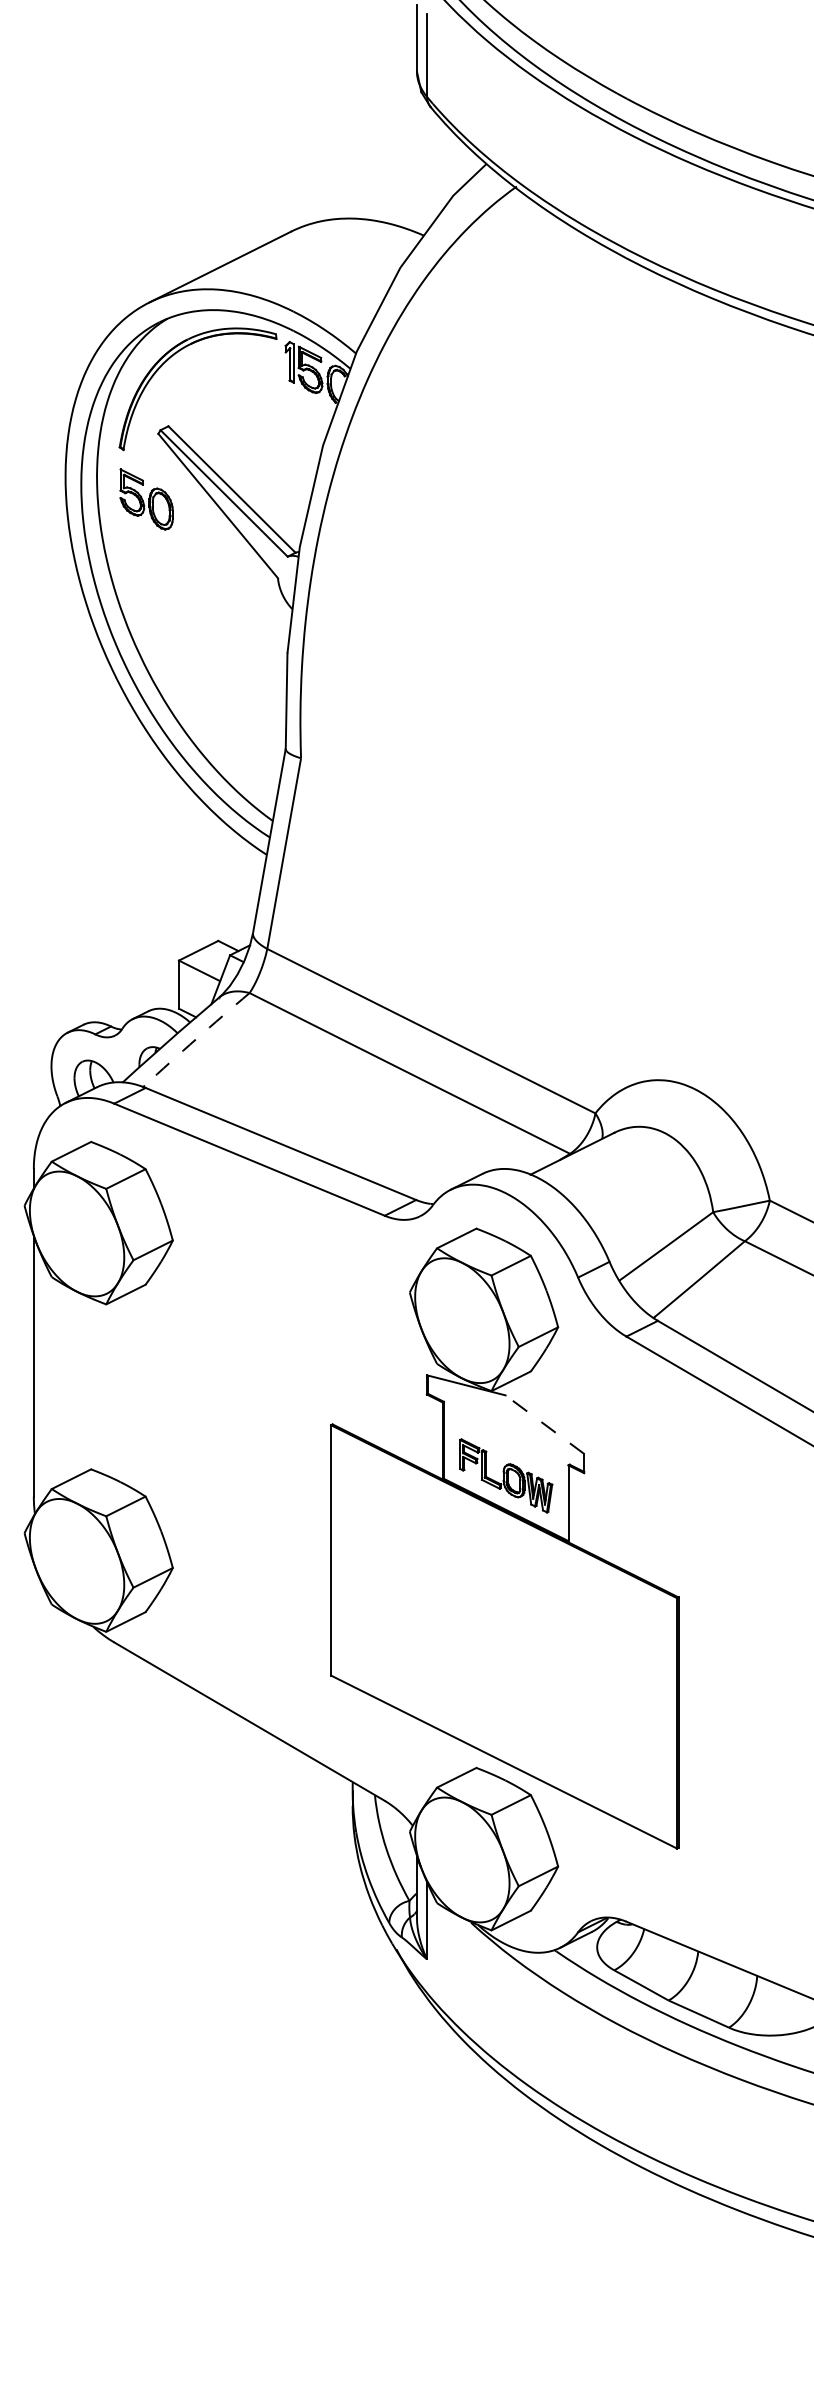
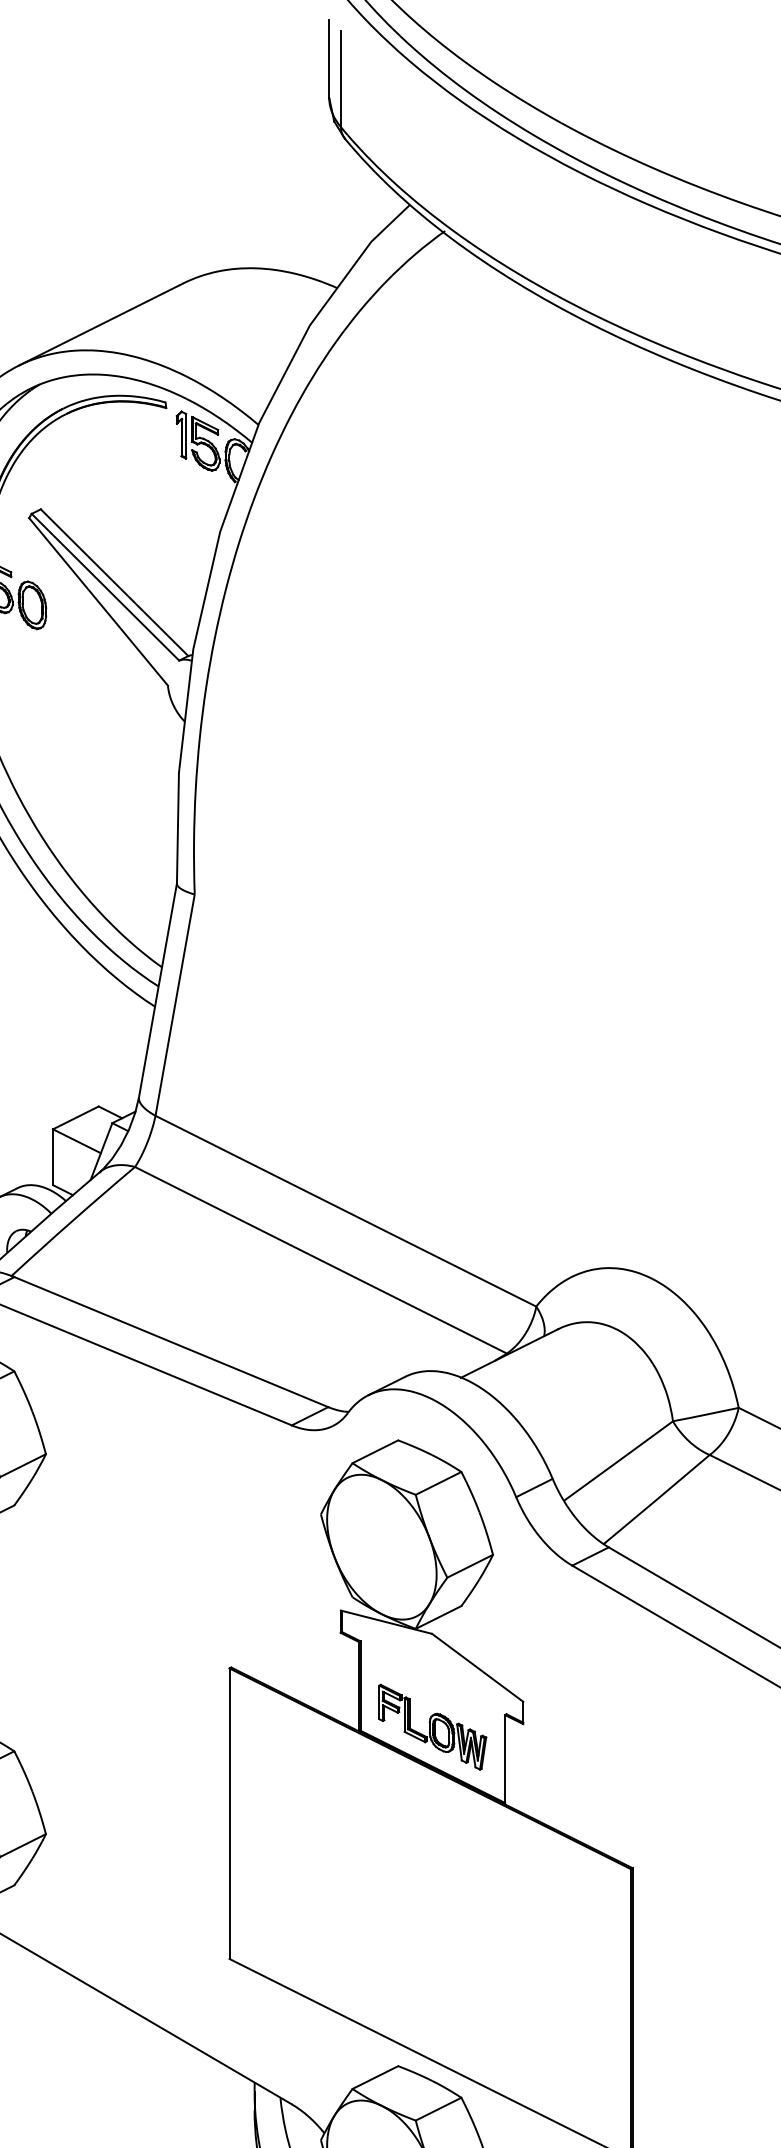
arc: (196, 1039) -> (73, 1220), dashed -> solid
line: (544, 1424) -> (477, 1667), dashed -> solid

